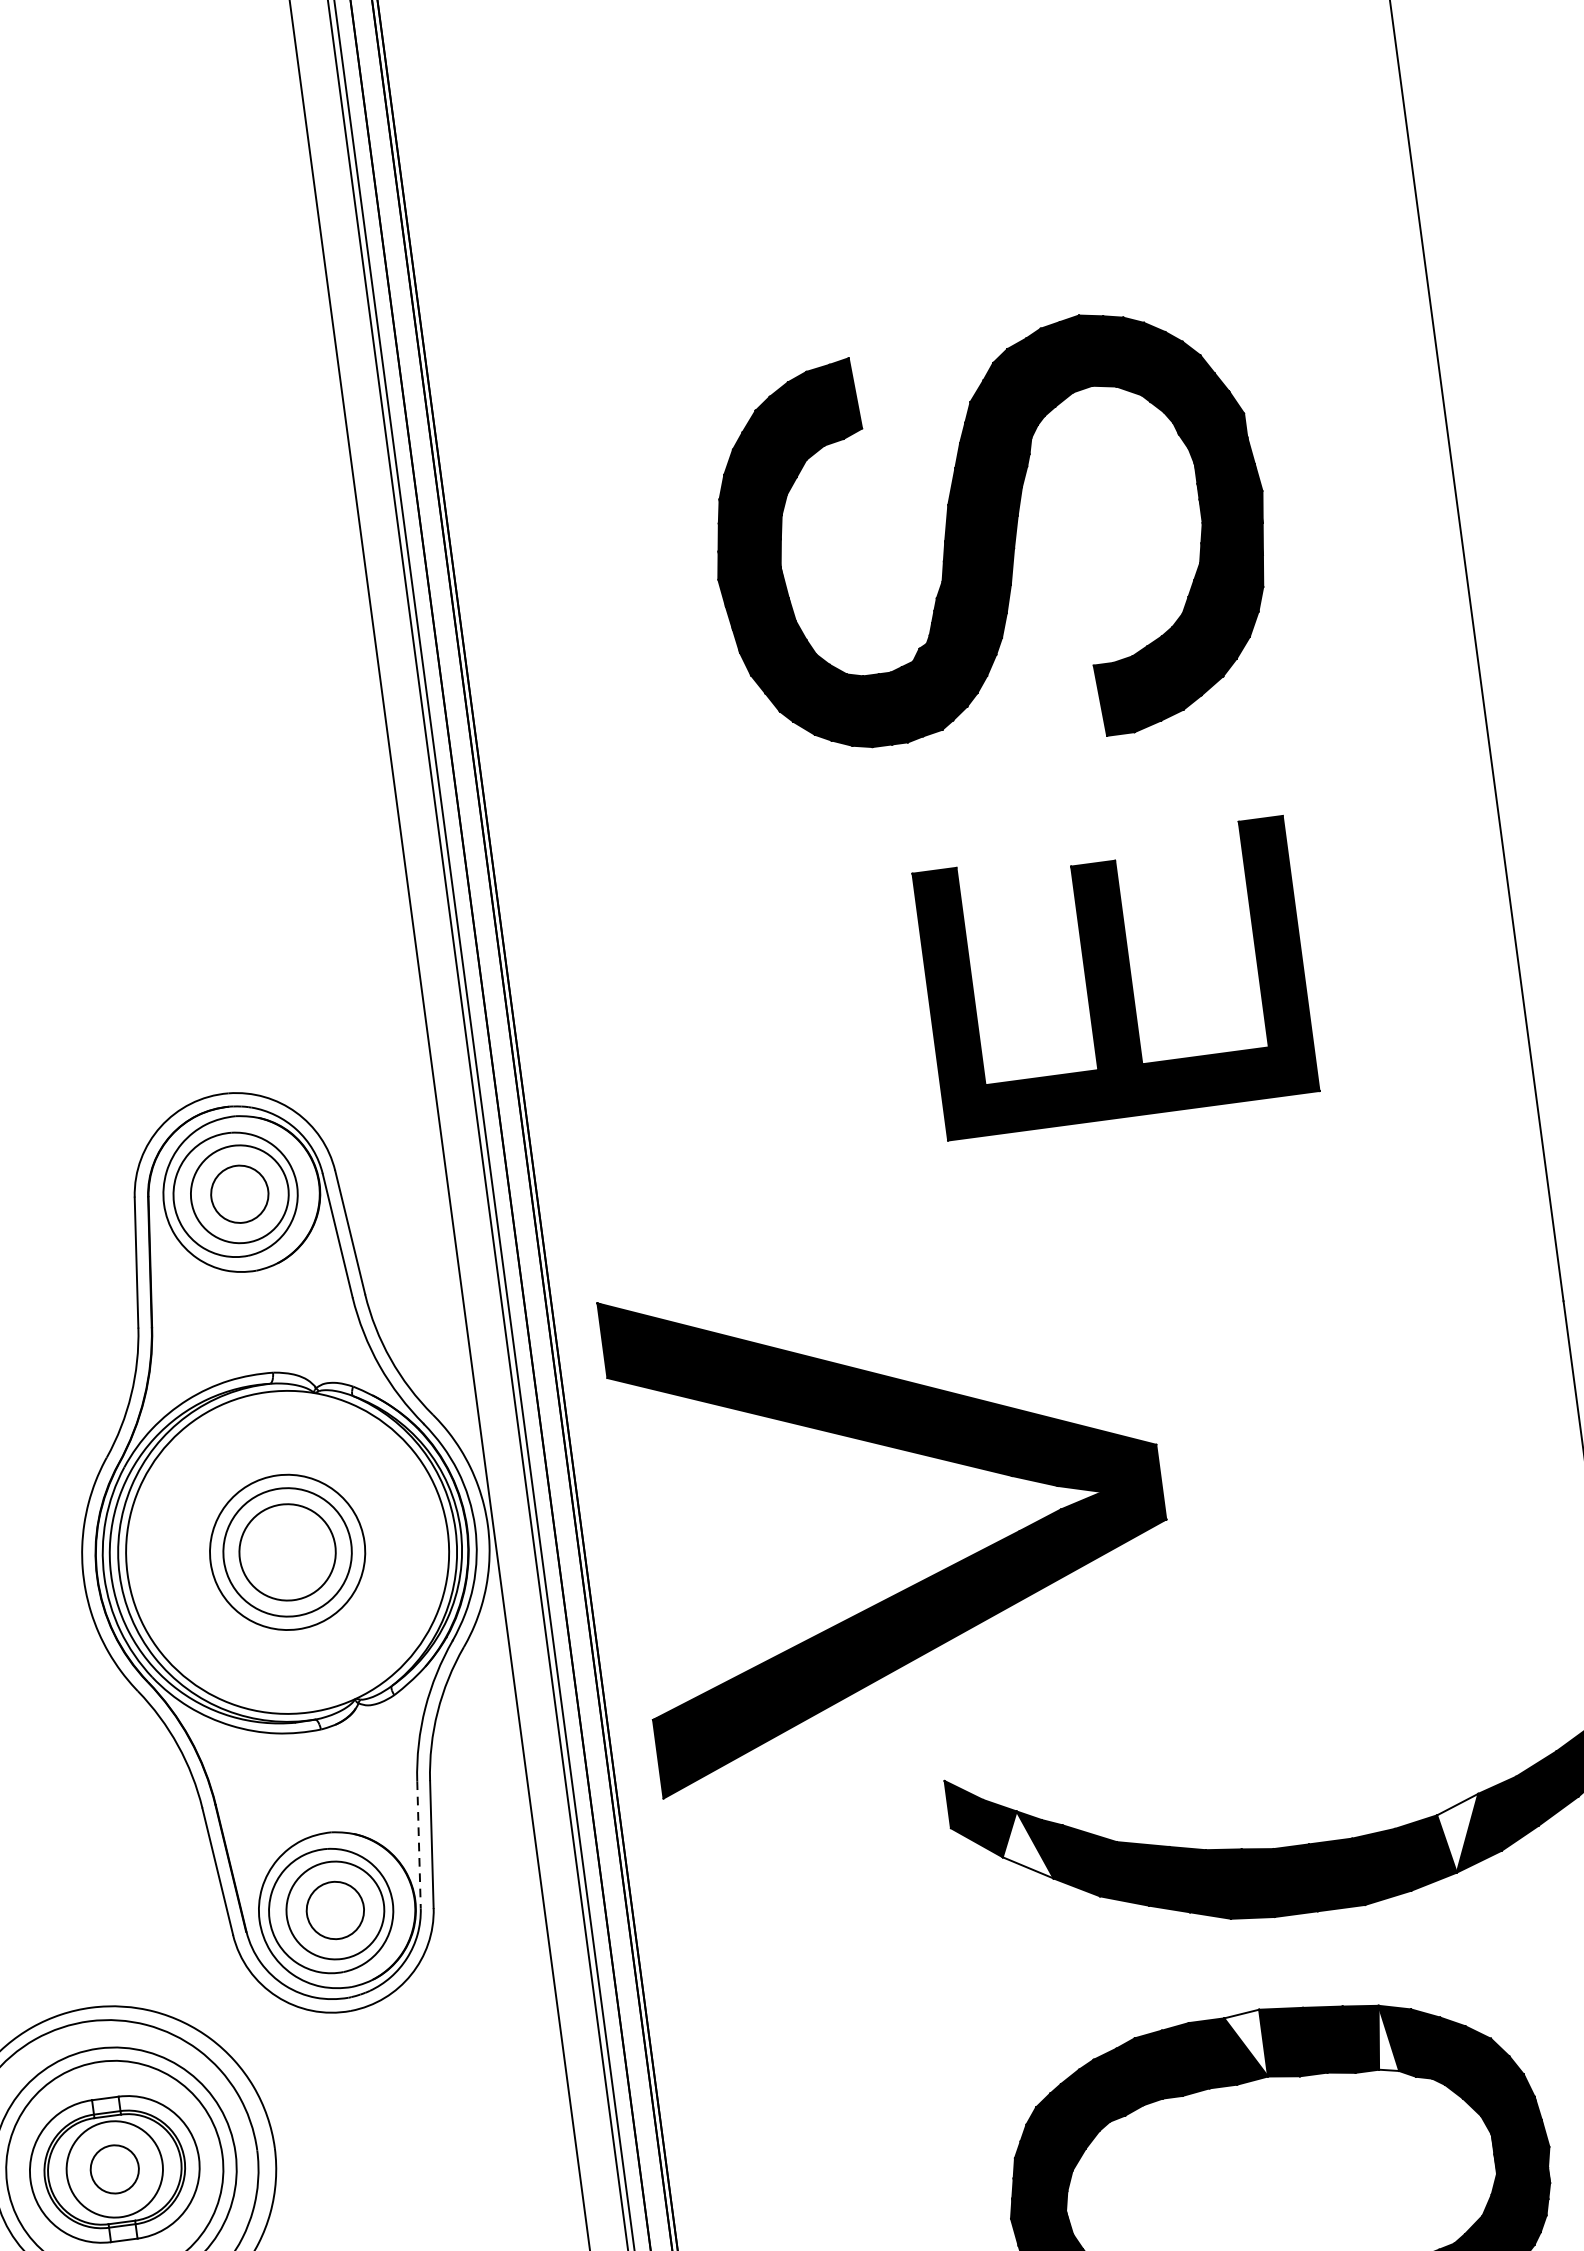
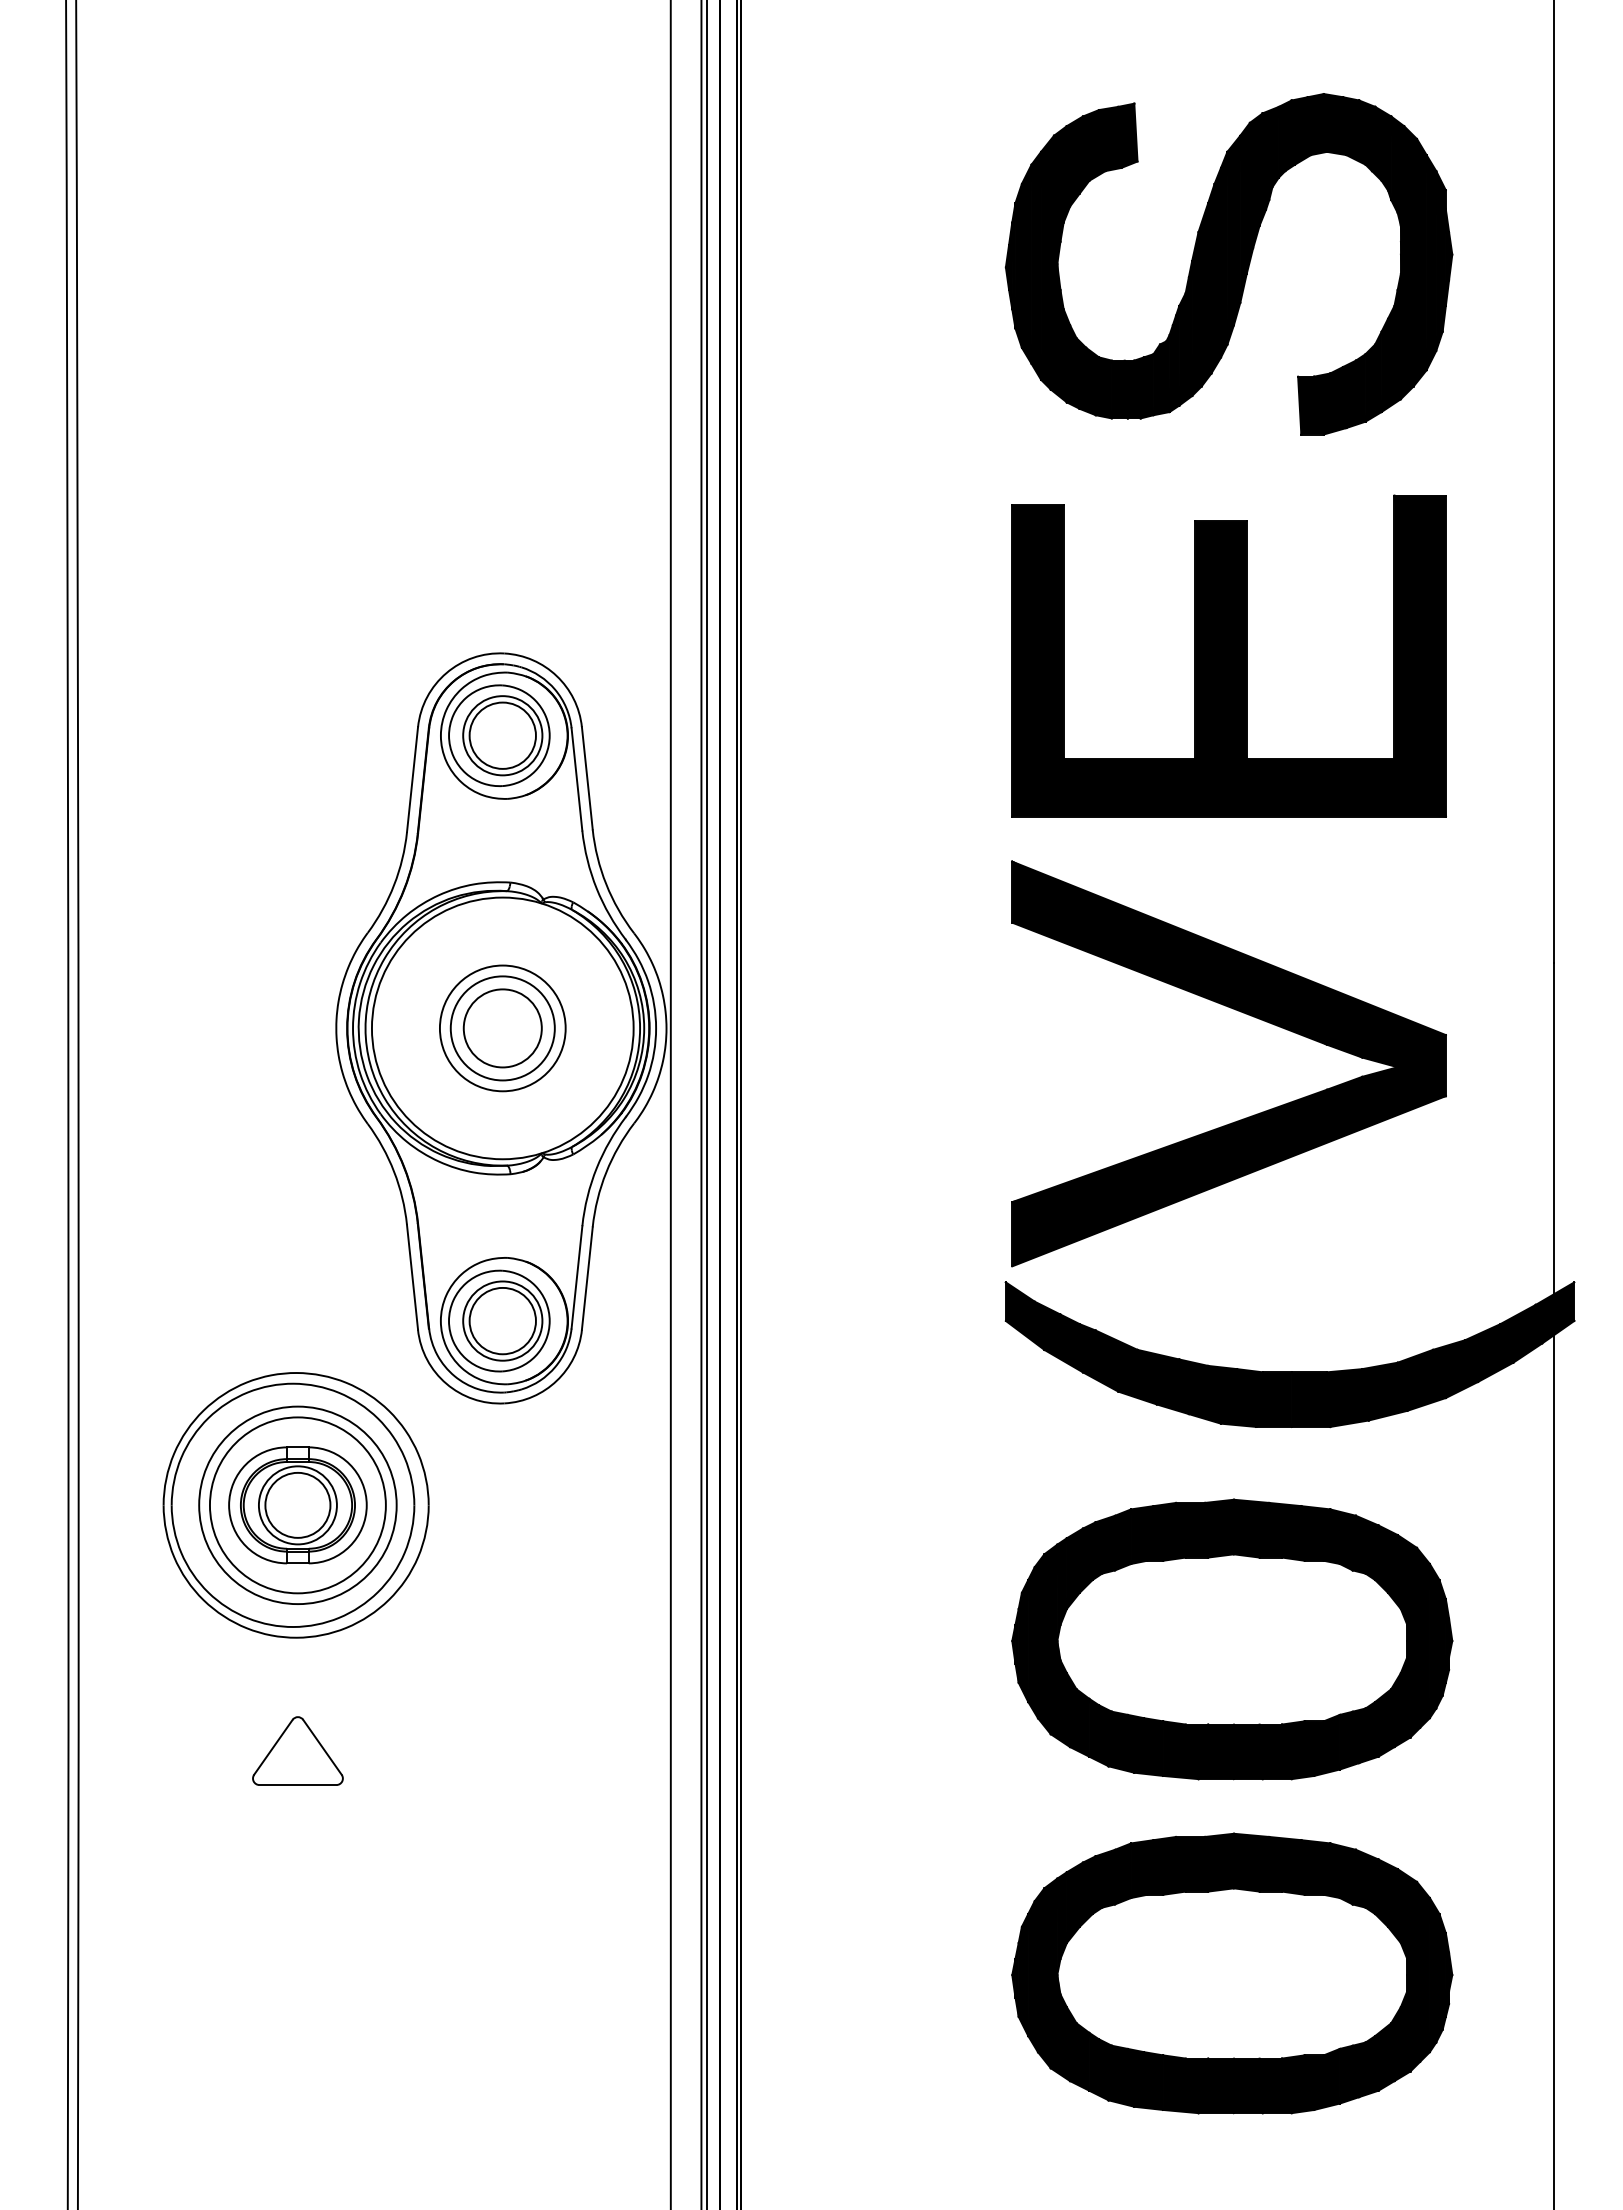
part: (990, 539) -> (1228, 264), moved
part: (1114, 977) -> (1228, 655), size x1.43
circle: (239, 1194) -> (502, 735), size x1.43
part: (907, 1452) -> (1245, 1014), moved
fill: (1461, 1832) -> (1415, 1379), added
line: (418, 1845) -> (576, 1277), dashed -> solid
fill: (1025, 1846) -> (1063, 1343), added
circle: (334, 1909) -> (502, 1320), size x1.43
fill: (1384, 2038) -> (1331, 1536), added
fill: (1245, 2044) -> (1219, 1526), added
circle: (114, 2168) -> (297, 1504), size x1.67

